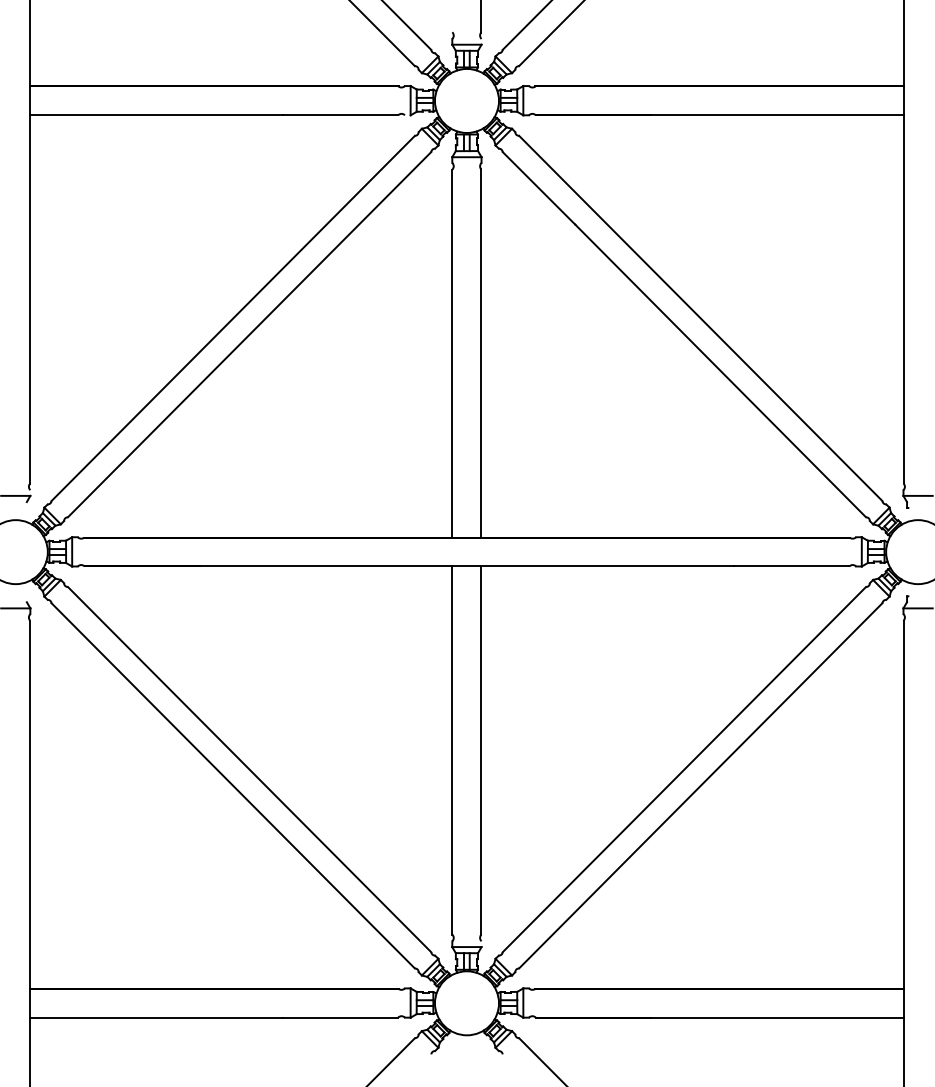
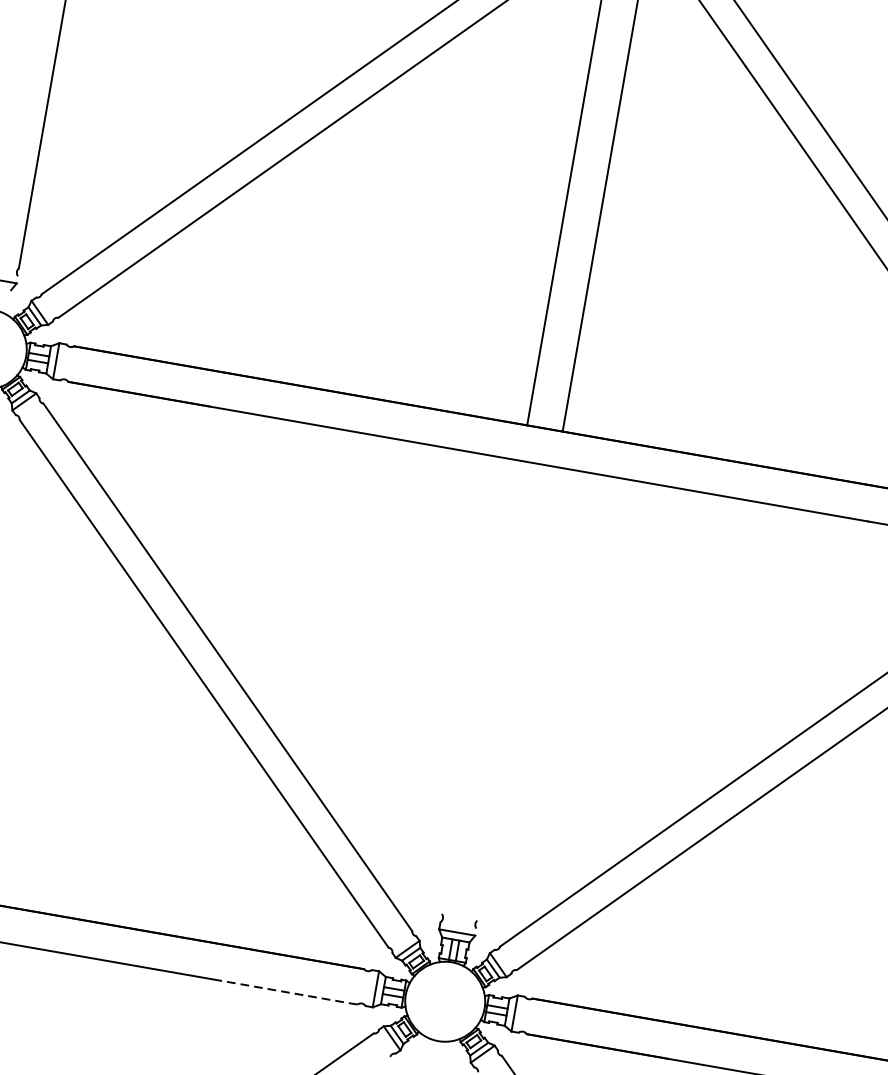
line: (452, 750) -> (481, 687), removed
line: (481, 750) -> (517, 693), removed
line: (340, 1017) -> (286, 992), solid -> dashed

